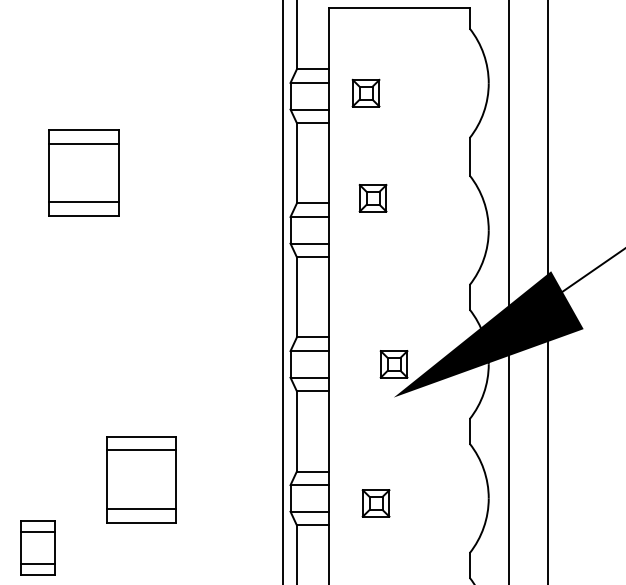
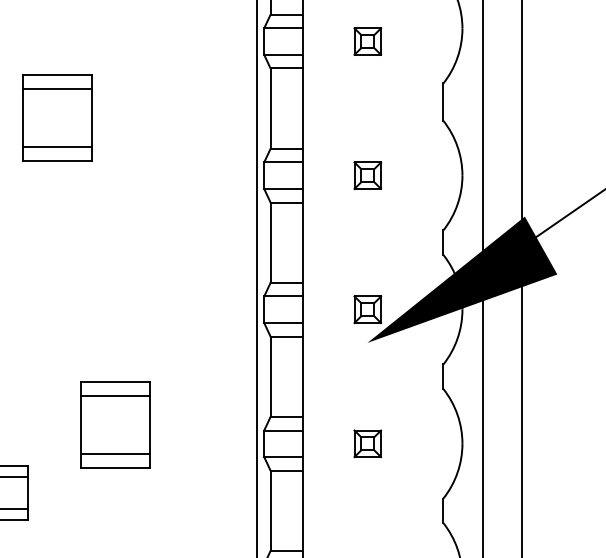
part: (365, 92) -> (367, 40), moved
part: (372, 198) -> (367, 175), moved
part: (375, 503) -> (367, 443), moved

